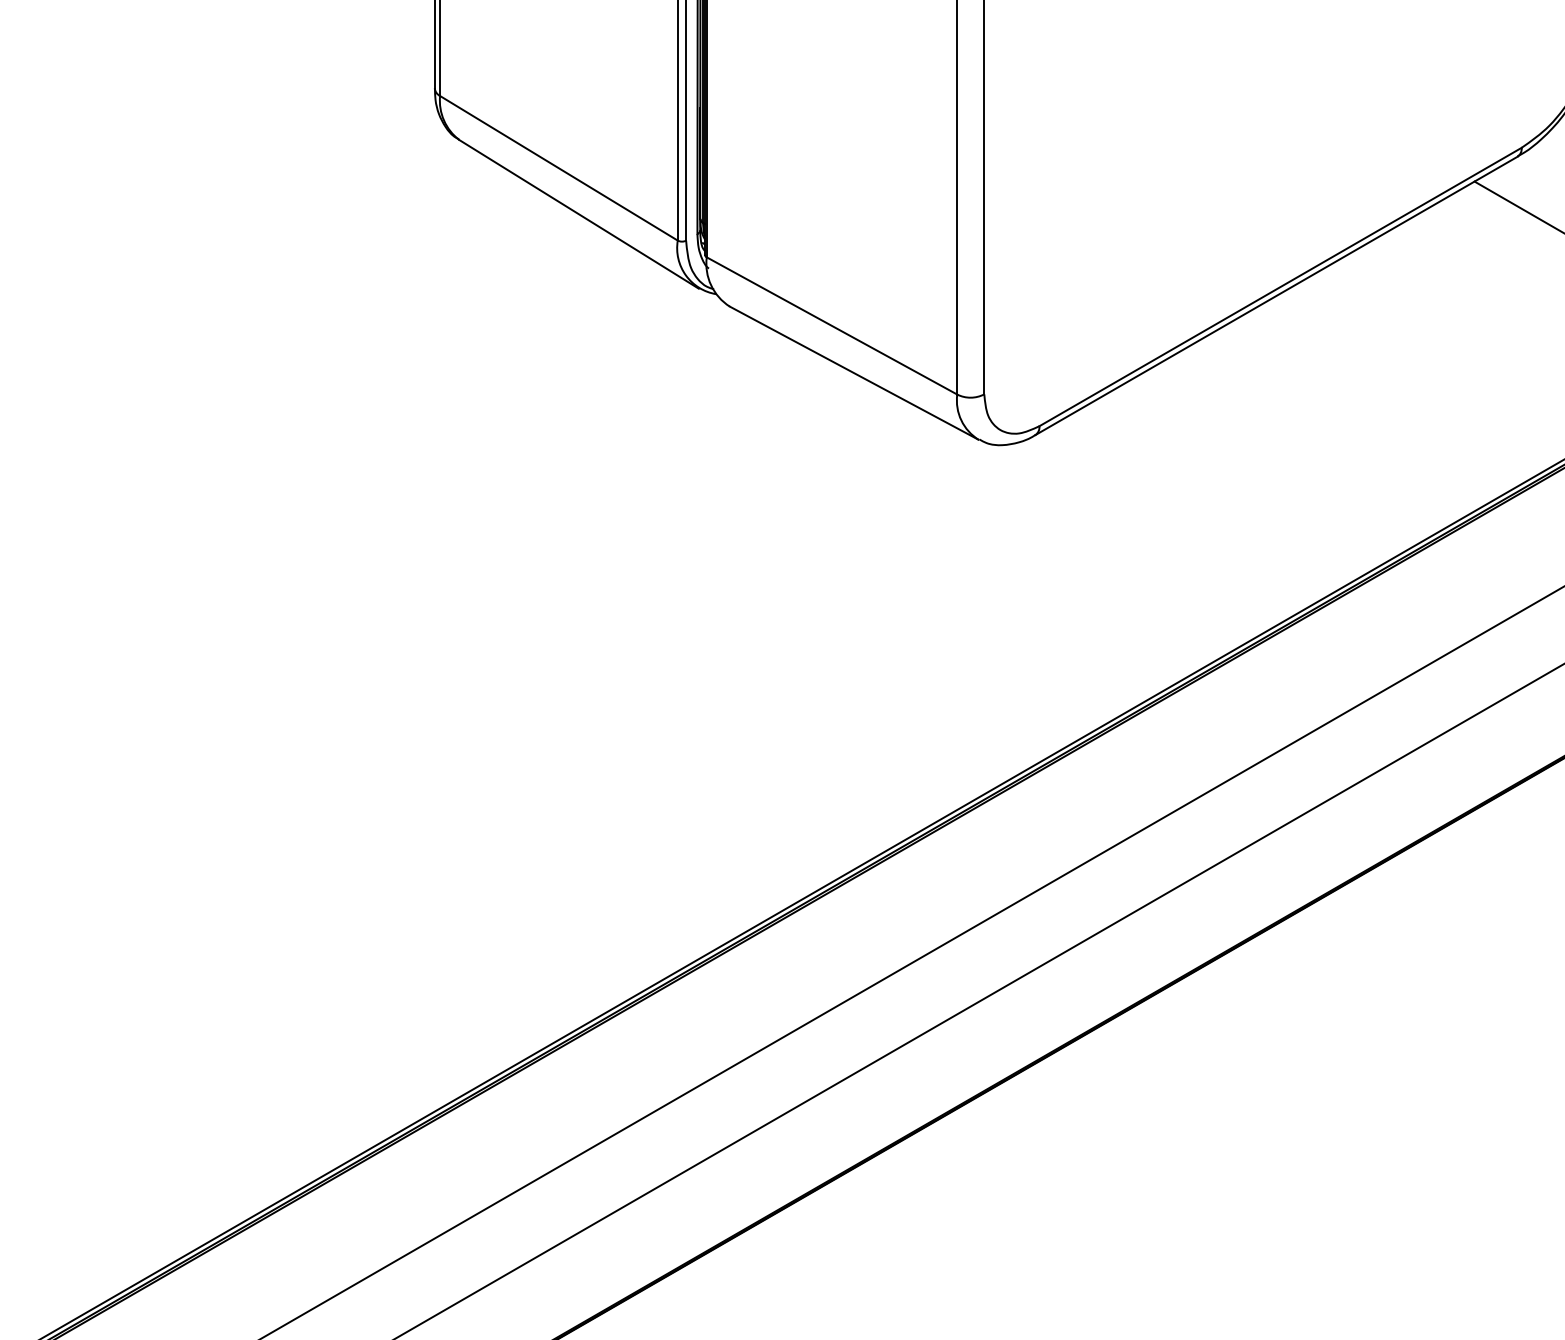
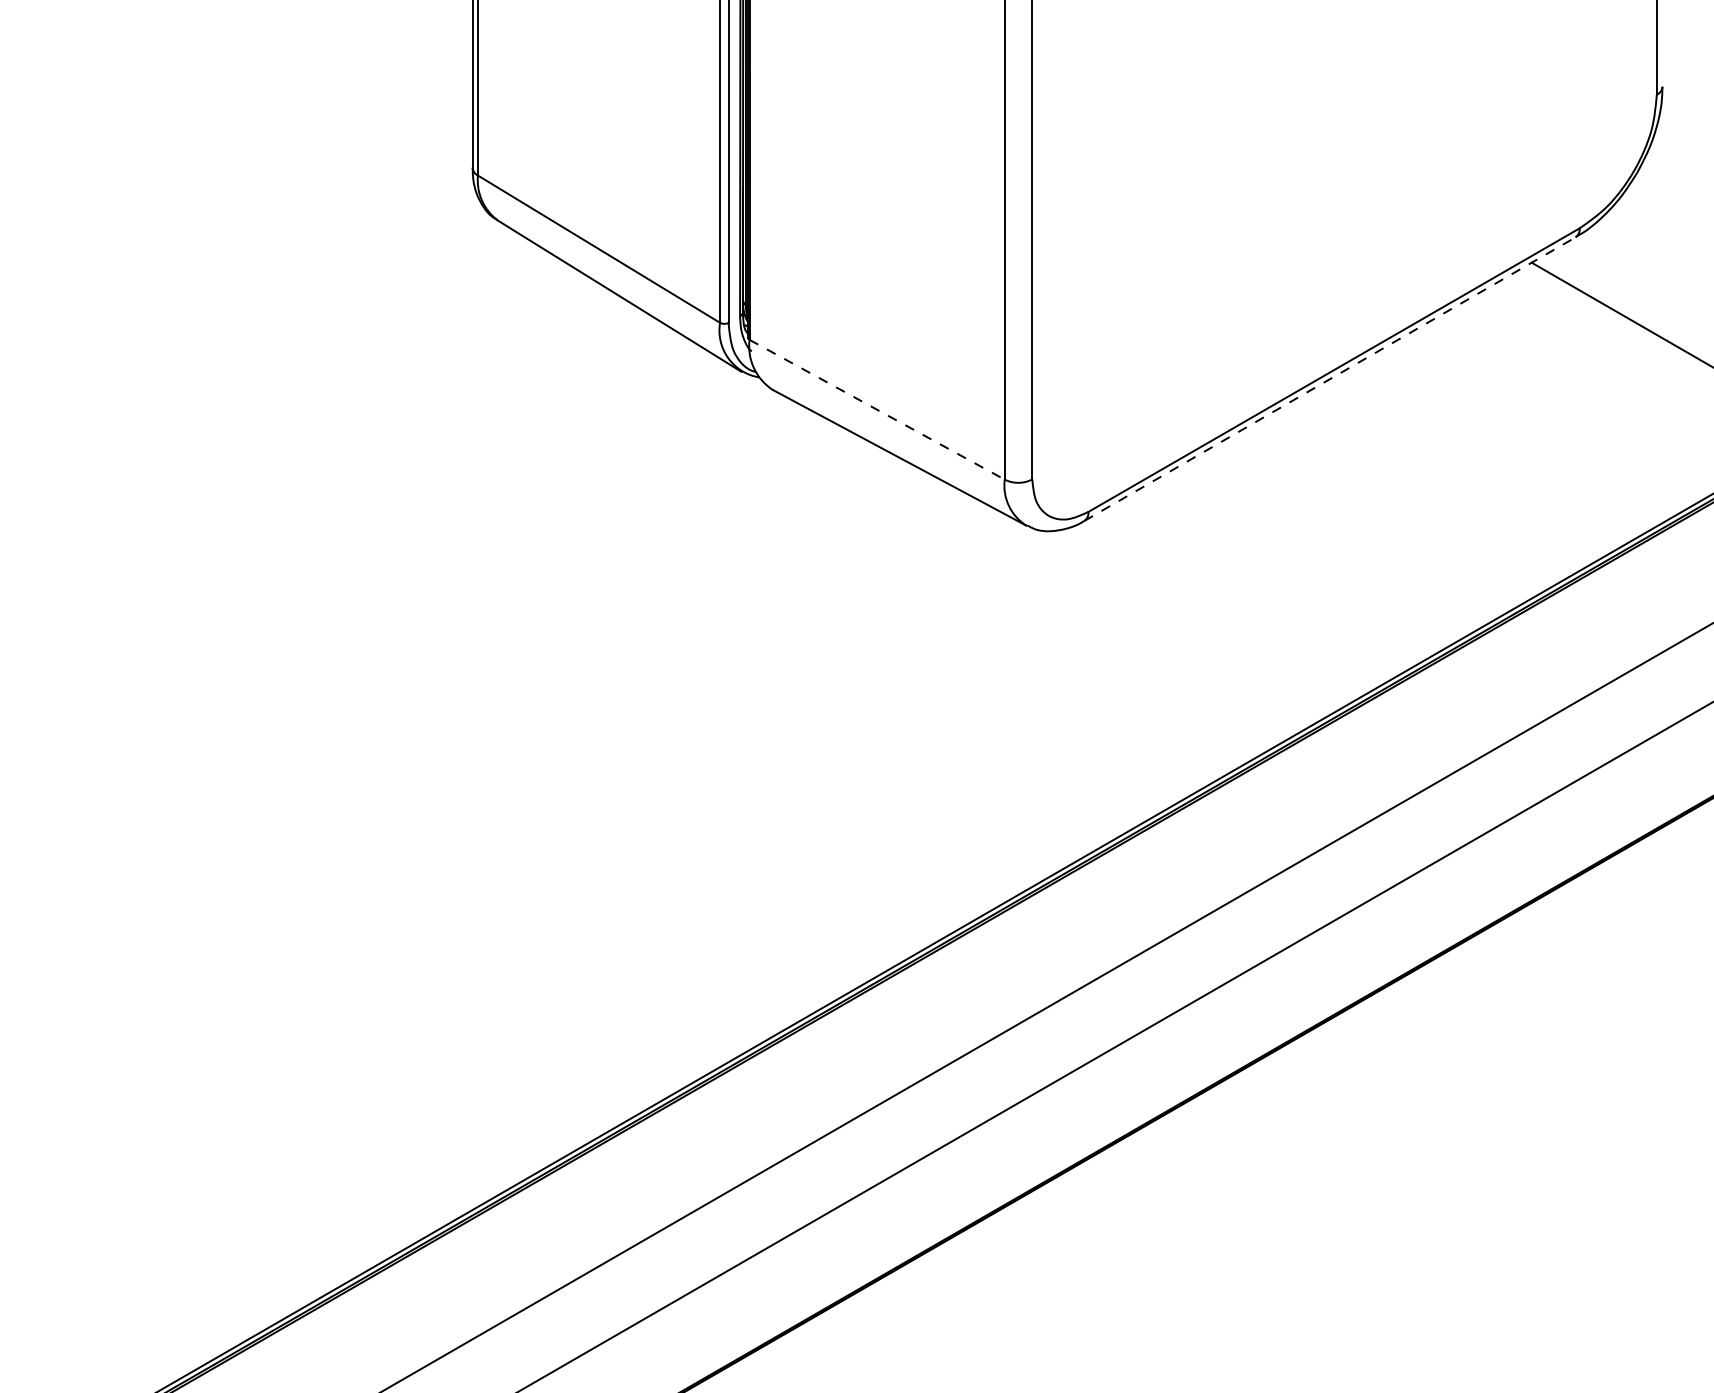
line: (1277, 296) -> (1330, 379), solid -> dashed
line: (832, 326) -> (877, 410), solid -> dashed

